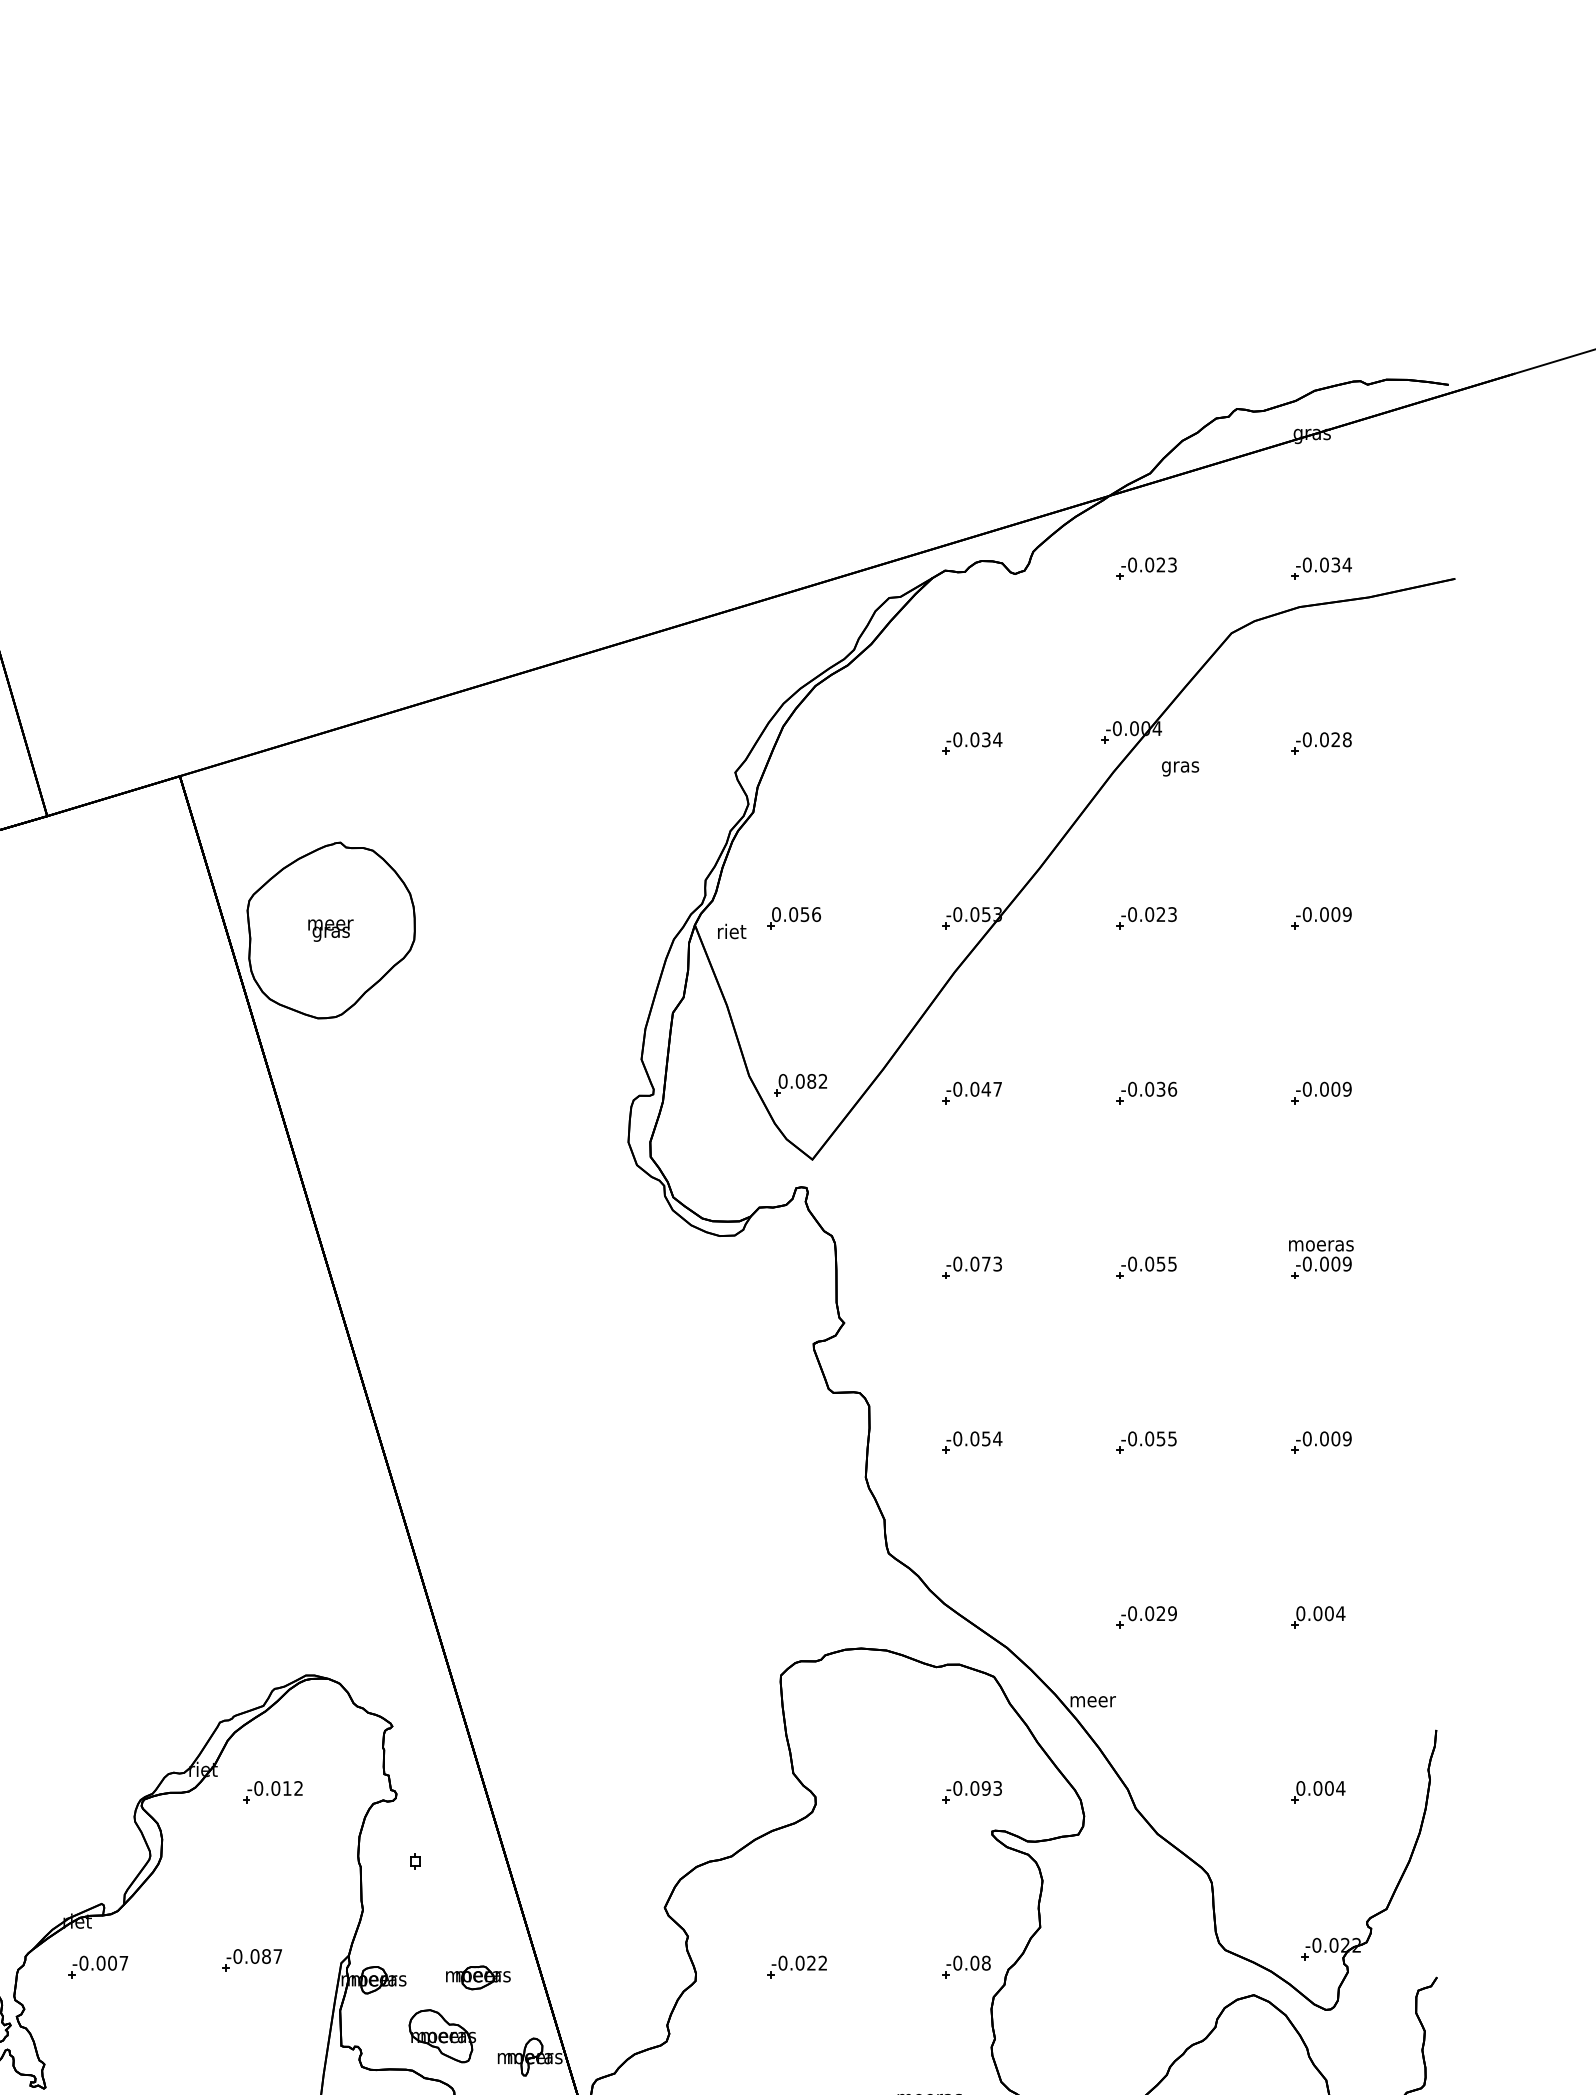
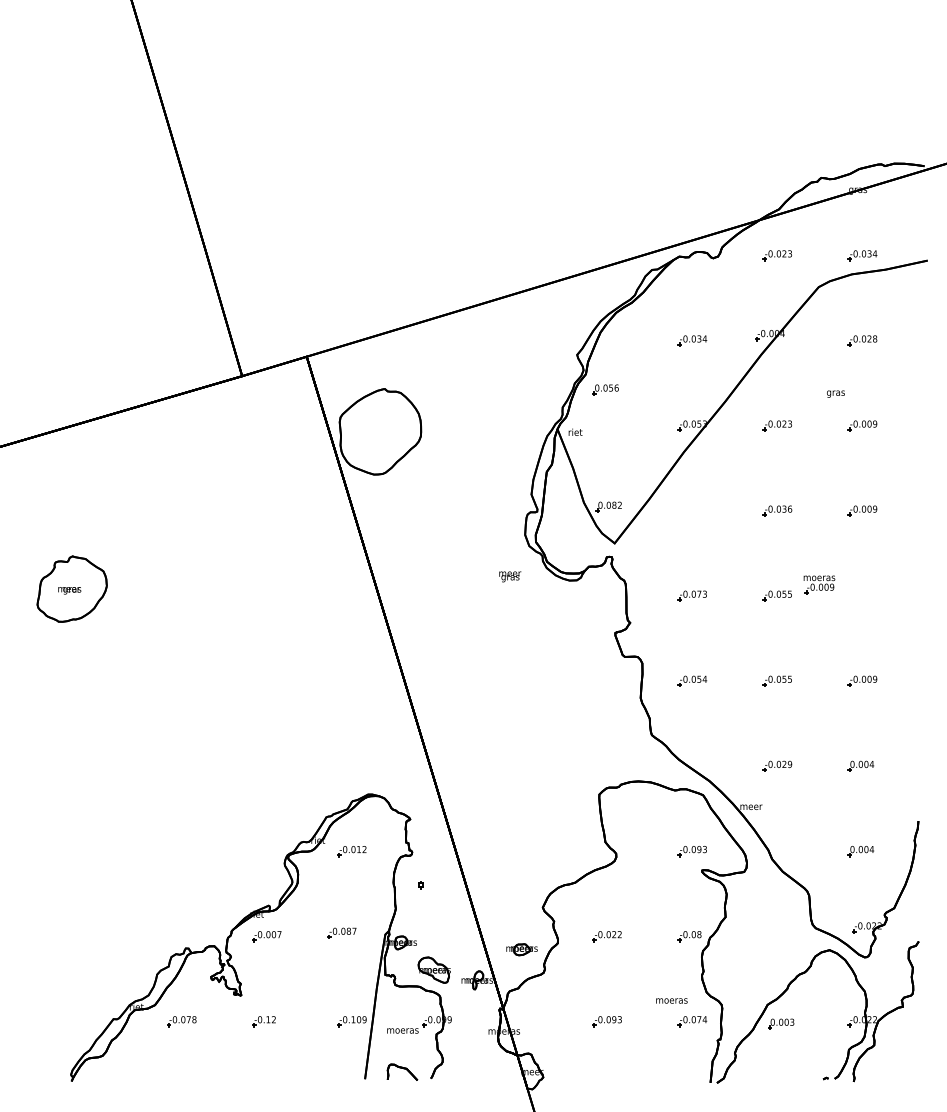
text: (1179, 767) -> (835, 393), moved
part: (793, 917) -> (605, 389), moved
text: (331, 929) -> (510, 576), moved
part: (970, 1092) -> (691, 510), removed
part: (1321, 1258) -> (819, 584), moved
part: (477, 1977) -> (521, 949), moved

